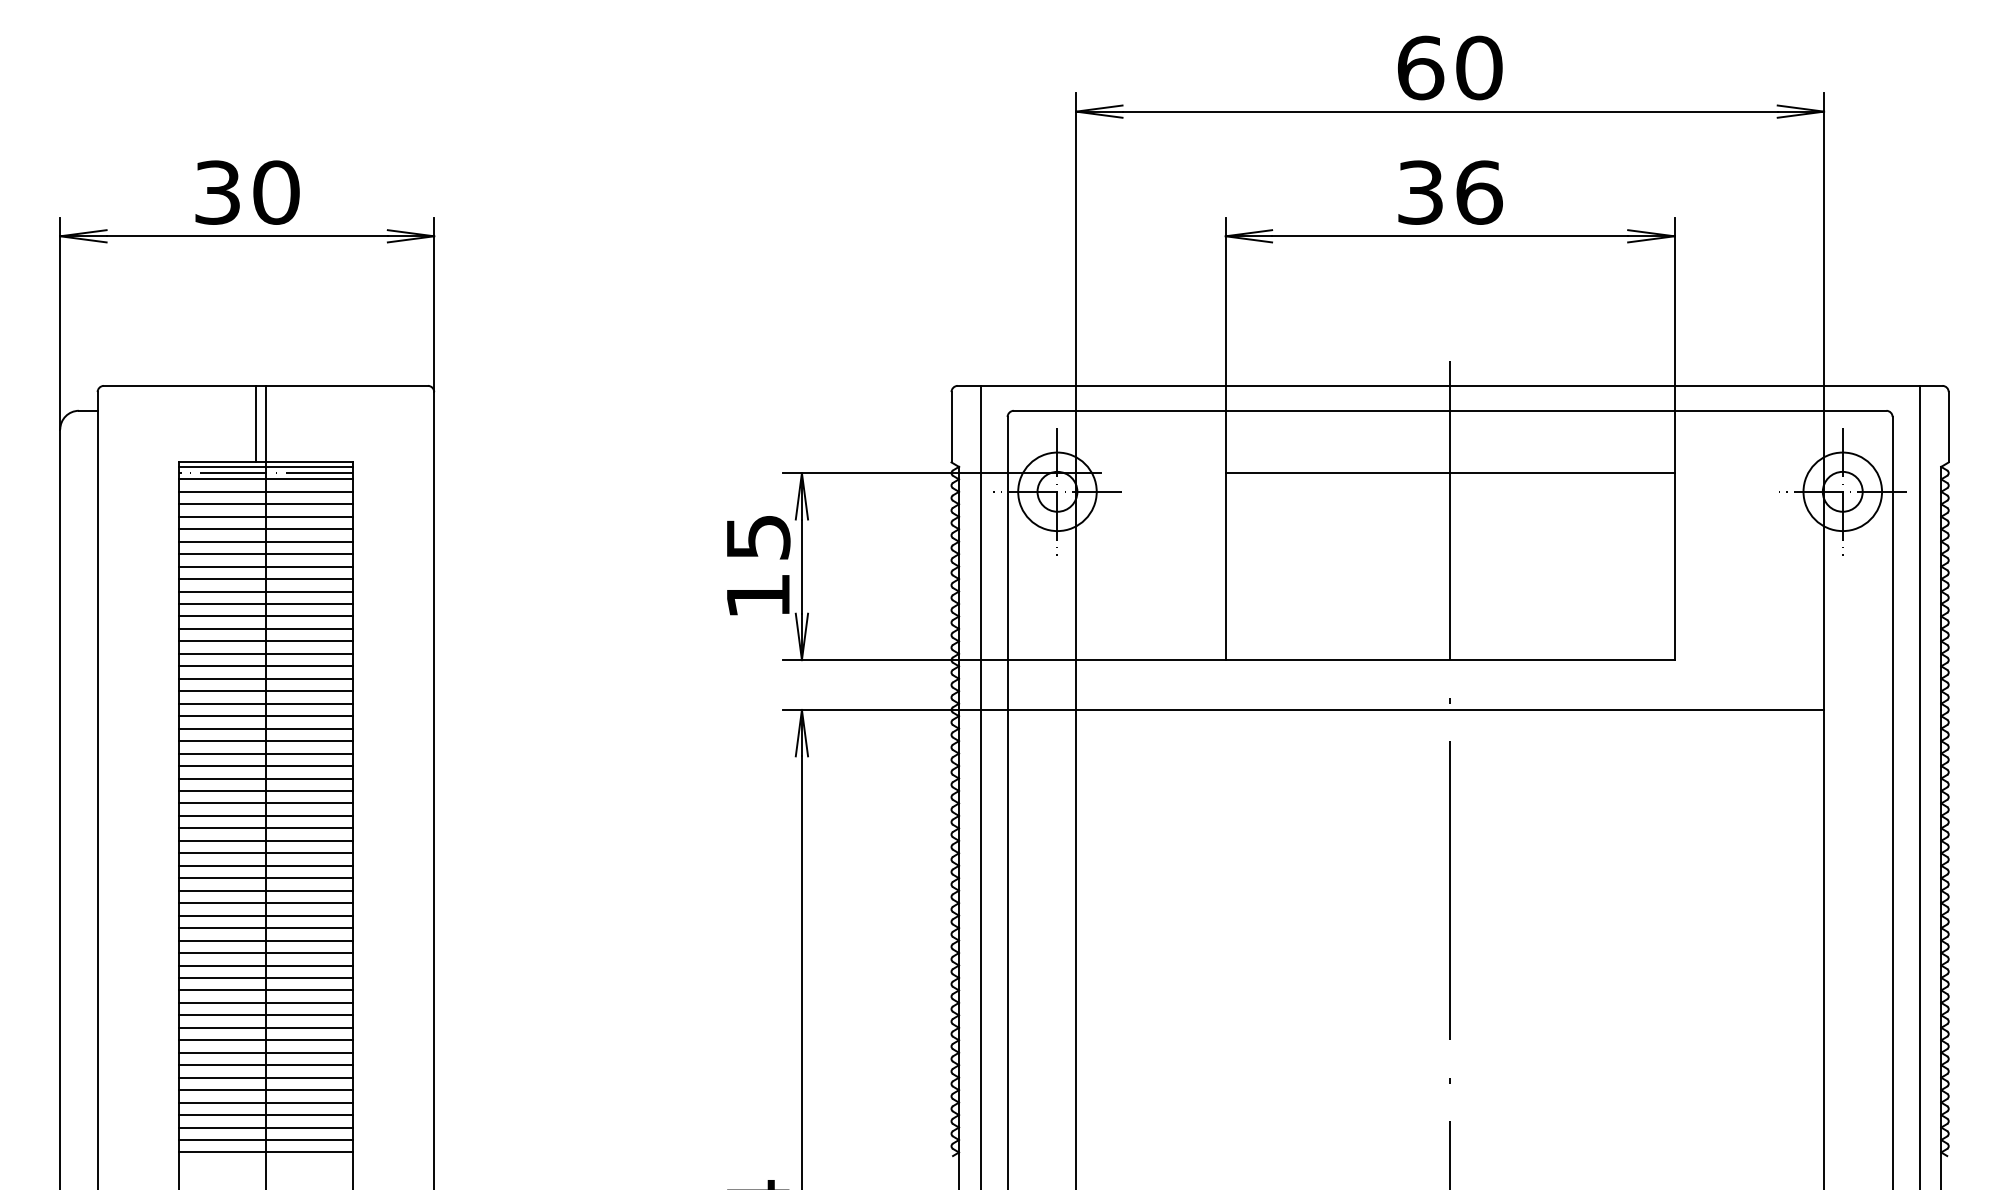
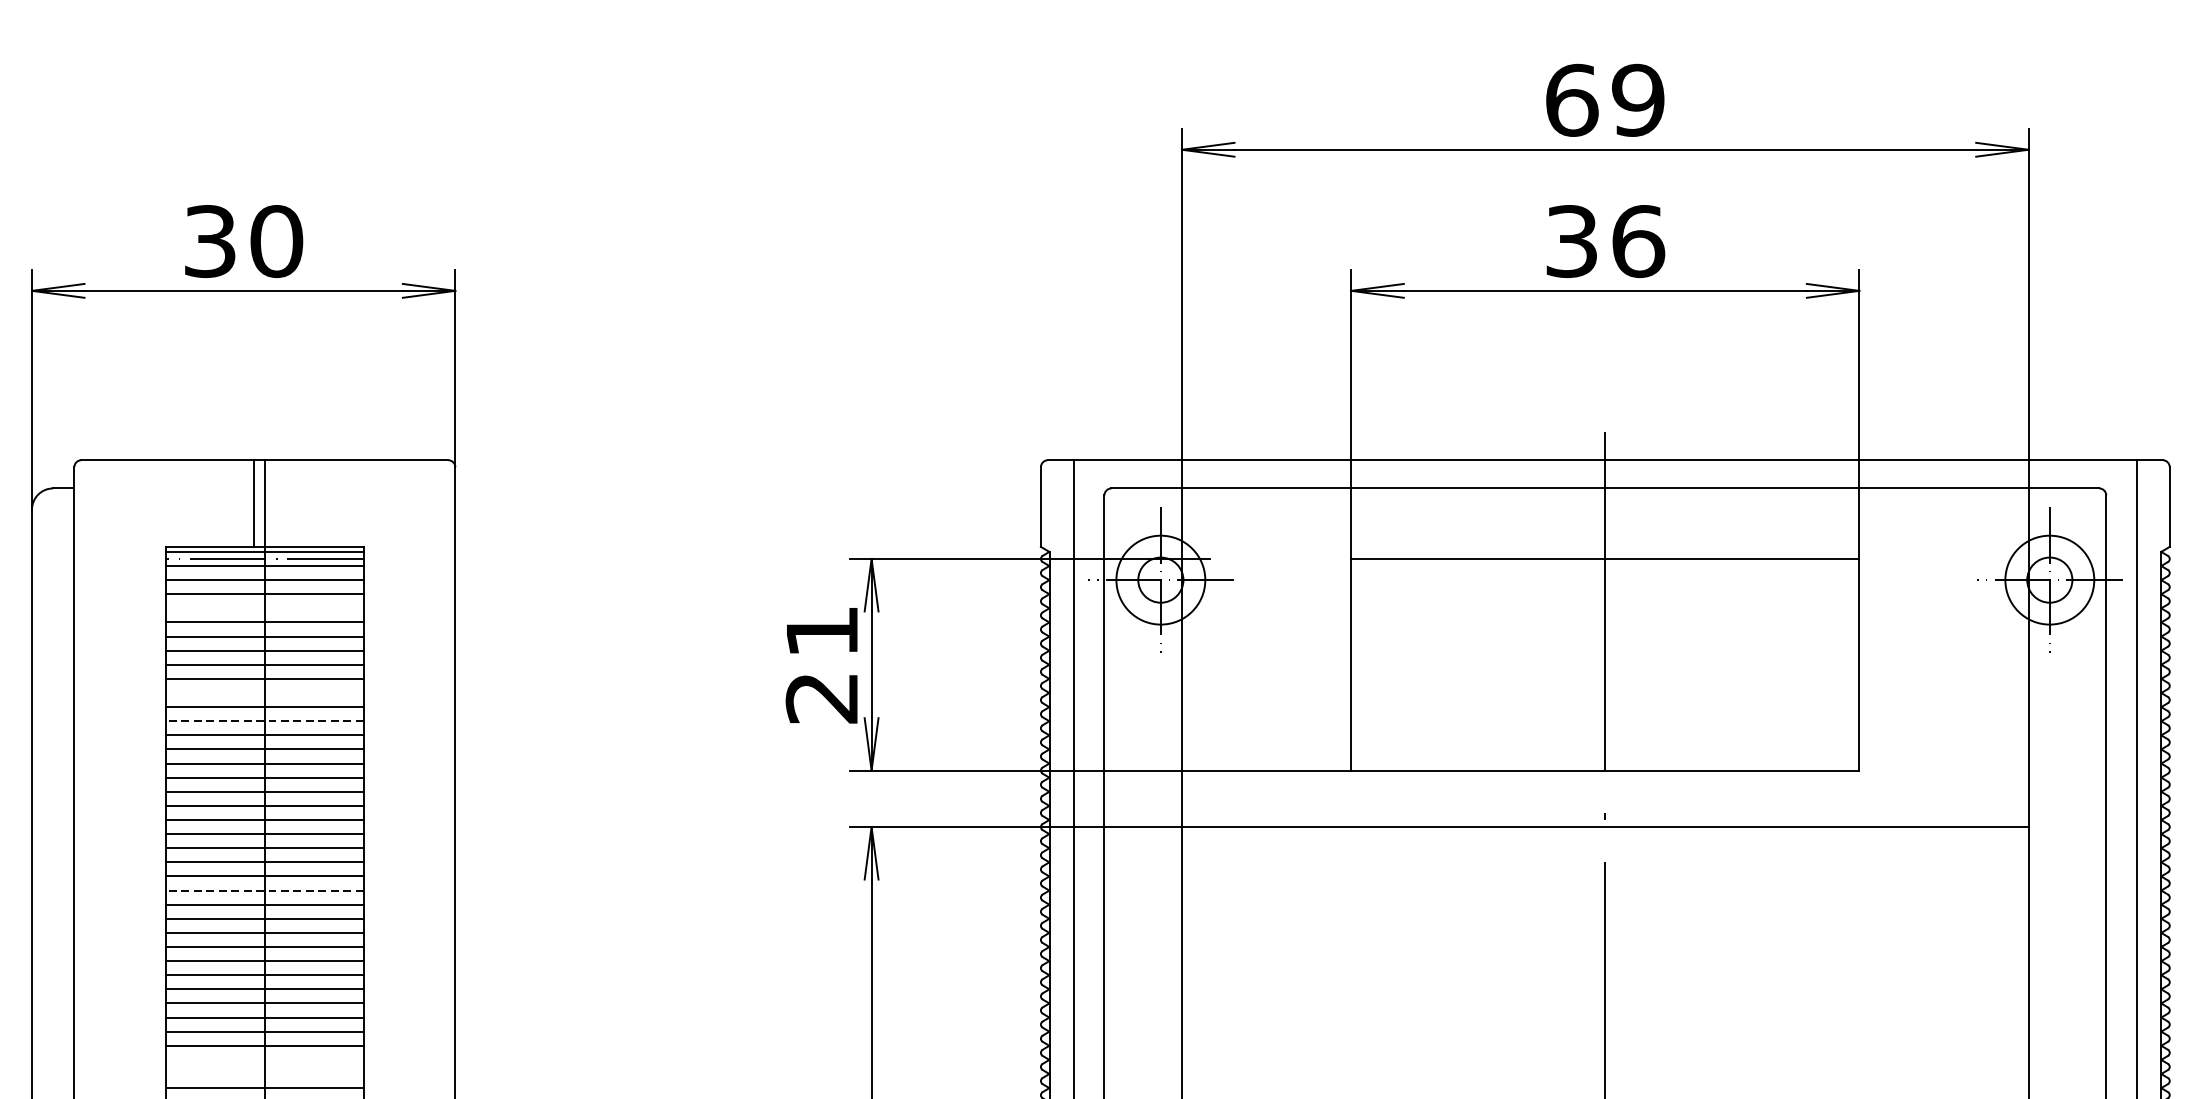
text: (1479, 67) -> (1638, 99), 60 -> 69
line: (265, 516) -> (264, 608), removed
text: (758, 567) -> (822, 665), 15 -> 21
line: (265, 591) -> (264, 692), removed
line: (265, 616) -> (264, 721), solid -> dashed
line: (265, 766) -> (264, 891), solid -> dashed
line: (265, 915) -> (264, 1059), removed
line: (265, 928) -> (264, 1074), removed

